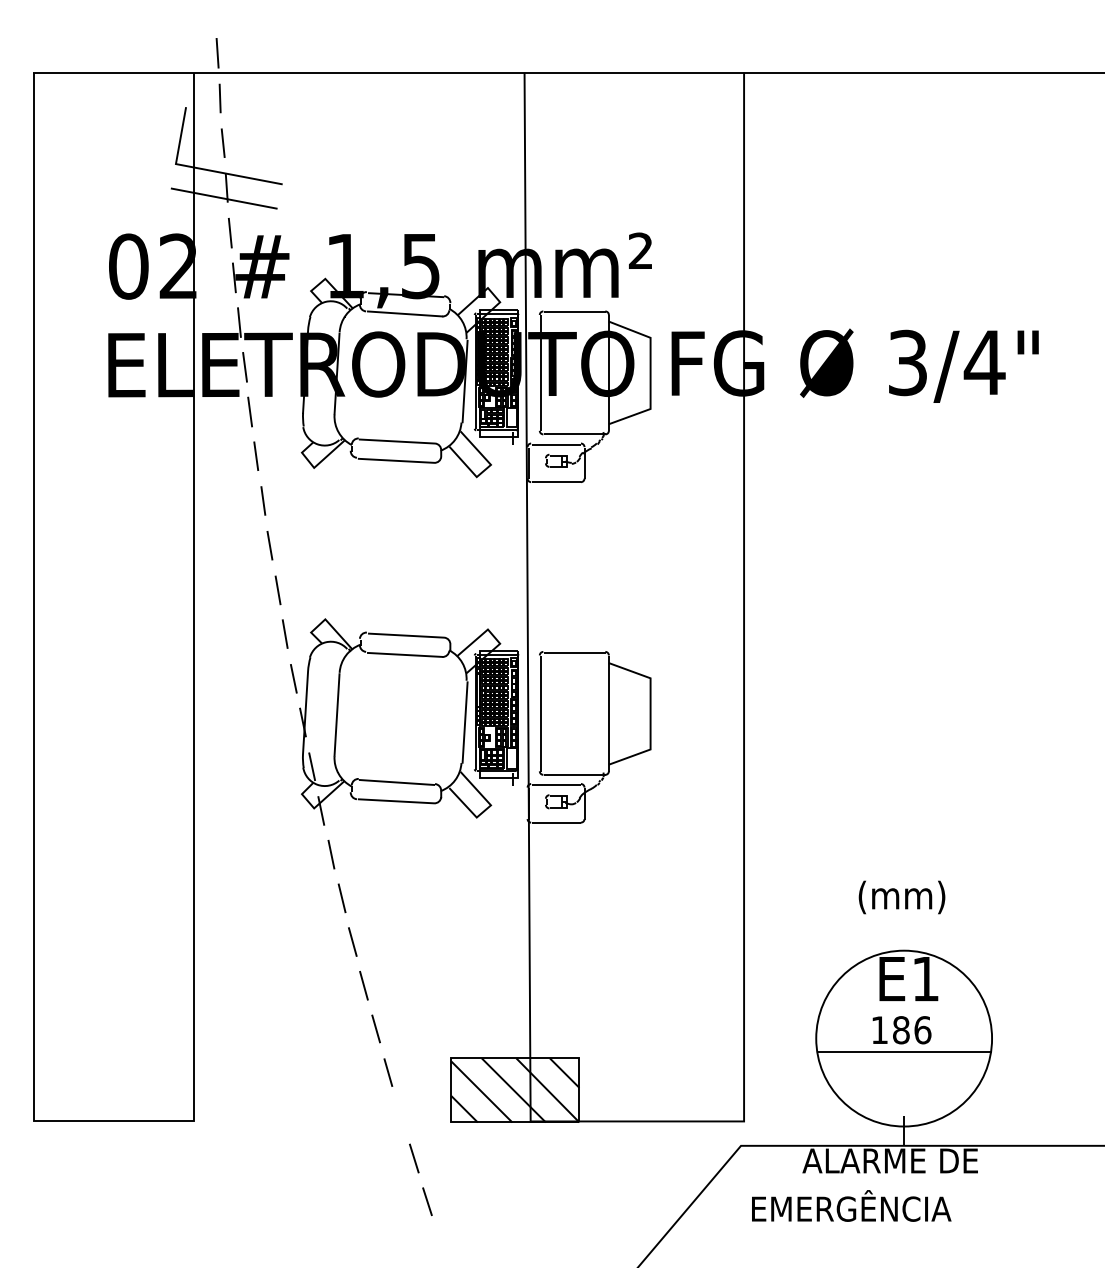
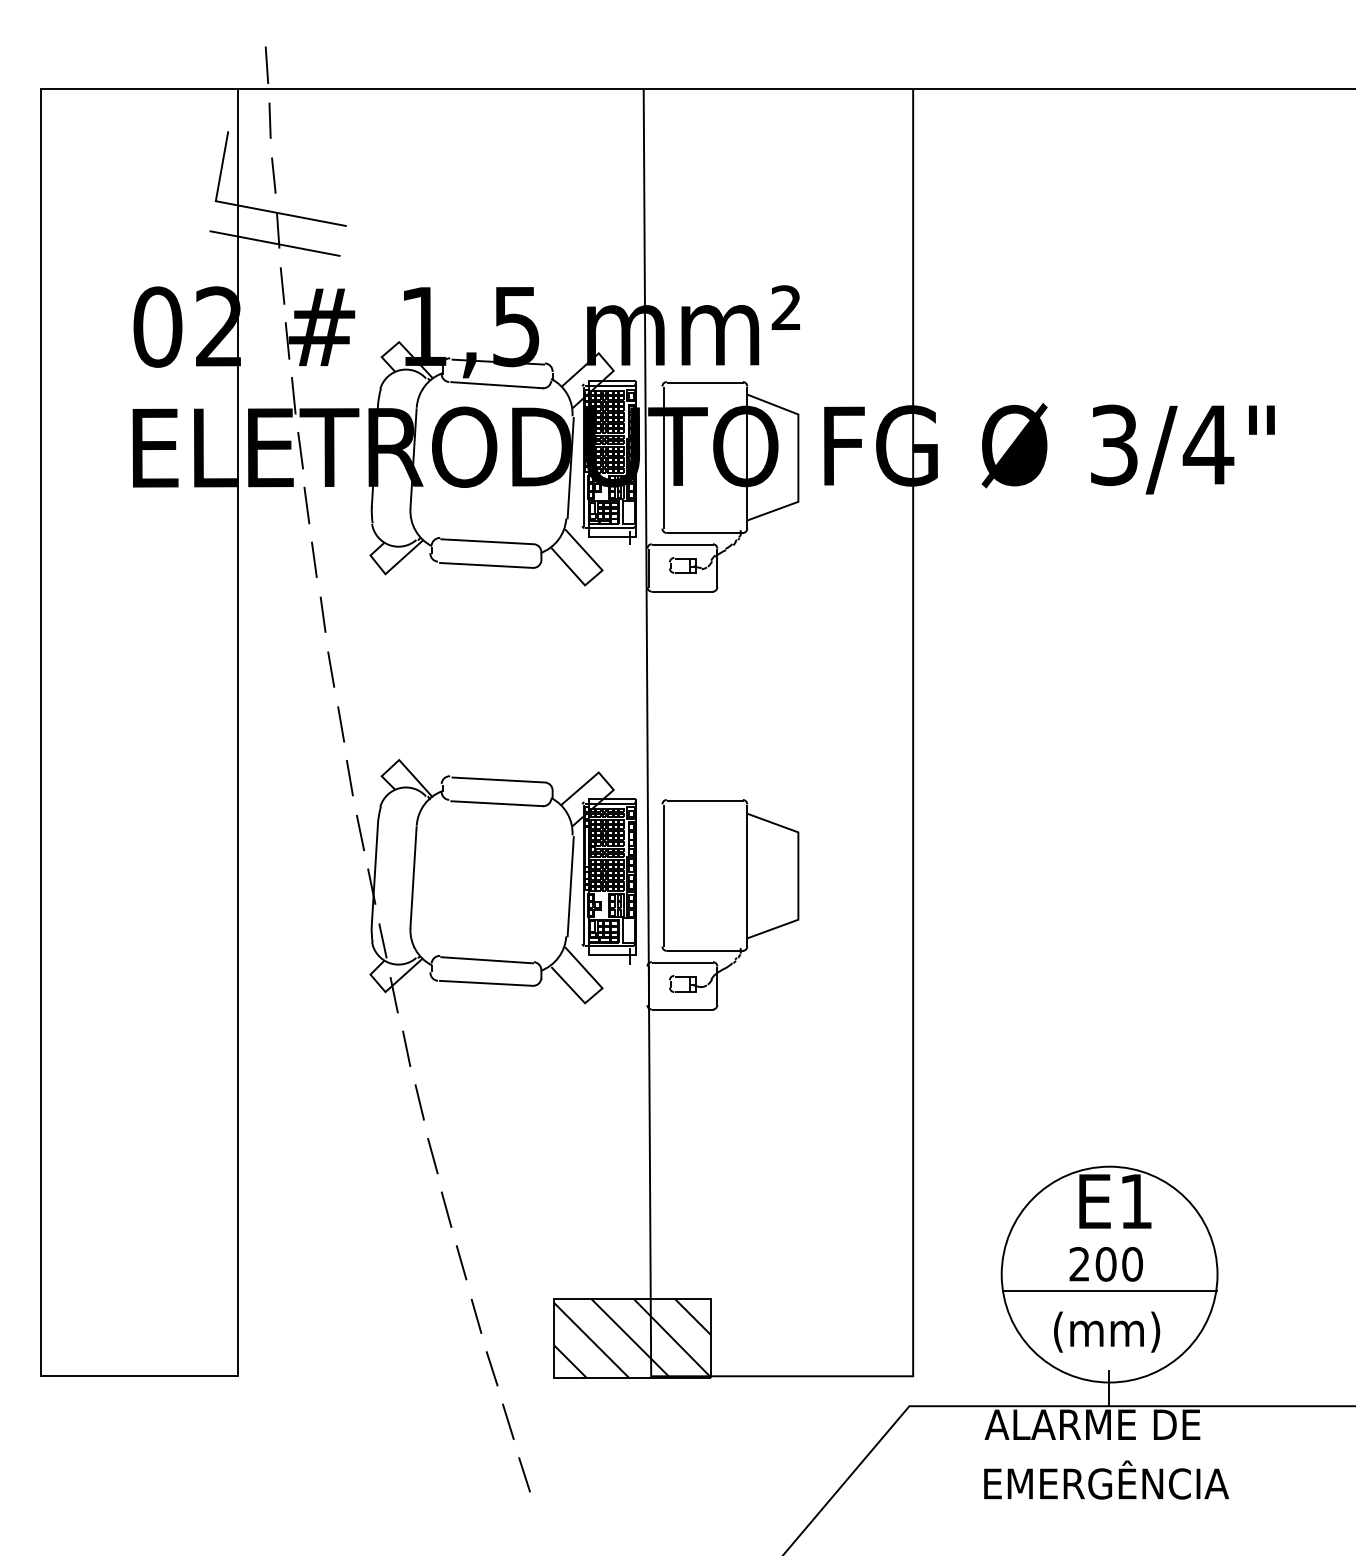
text: (901, 897) -> (1106, 1332), moved
text: (901, 1030) -> (1106, 1264), 186 -> 200
line: (400, 1115) -> (491, 1368), added
text: (851, 1205) -> (1106, 1479), moved

